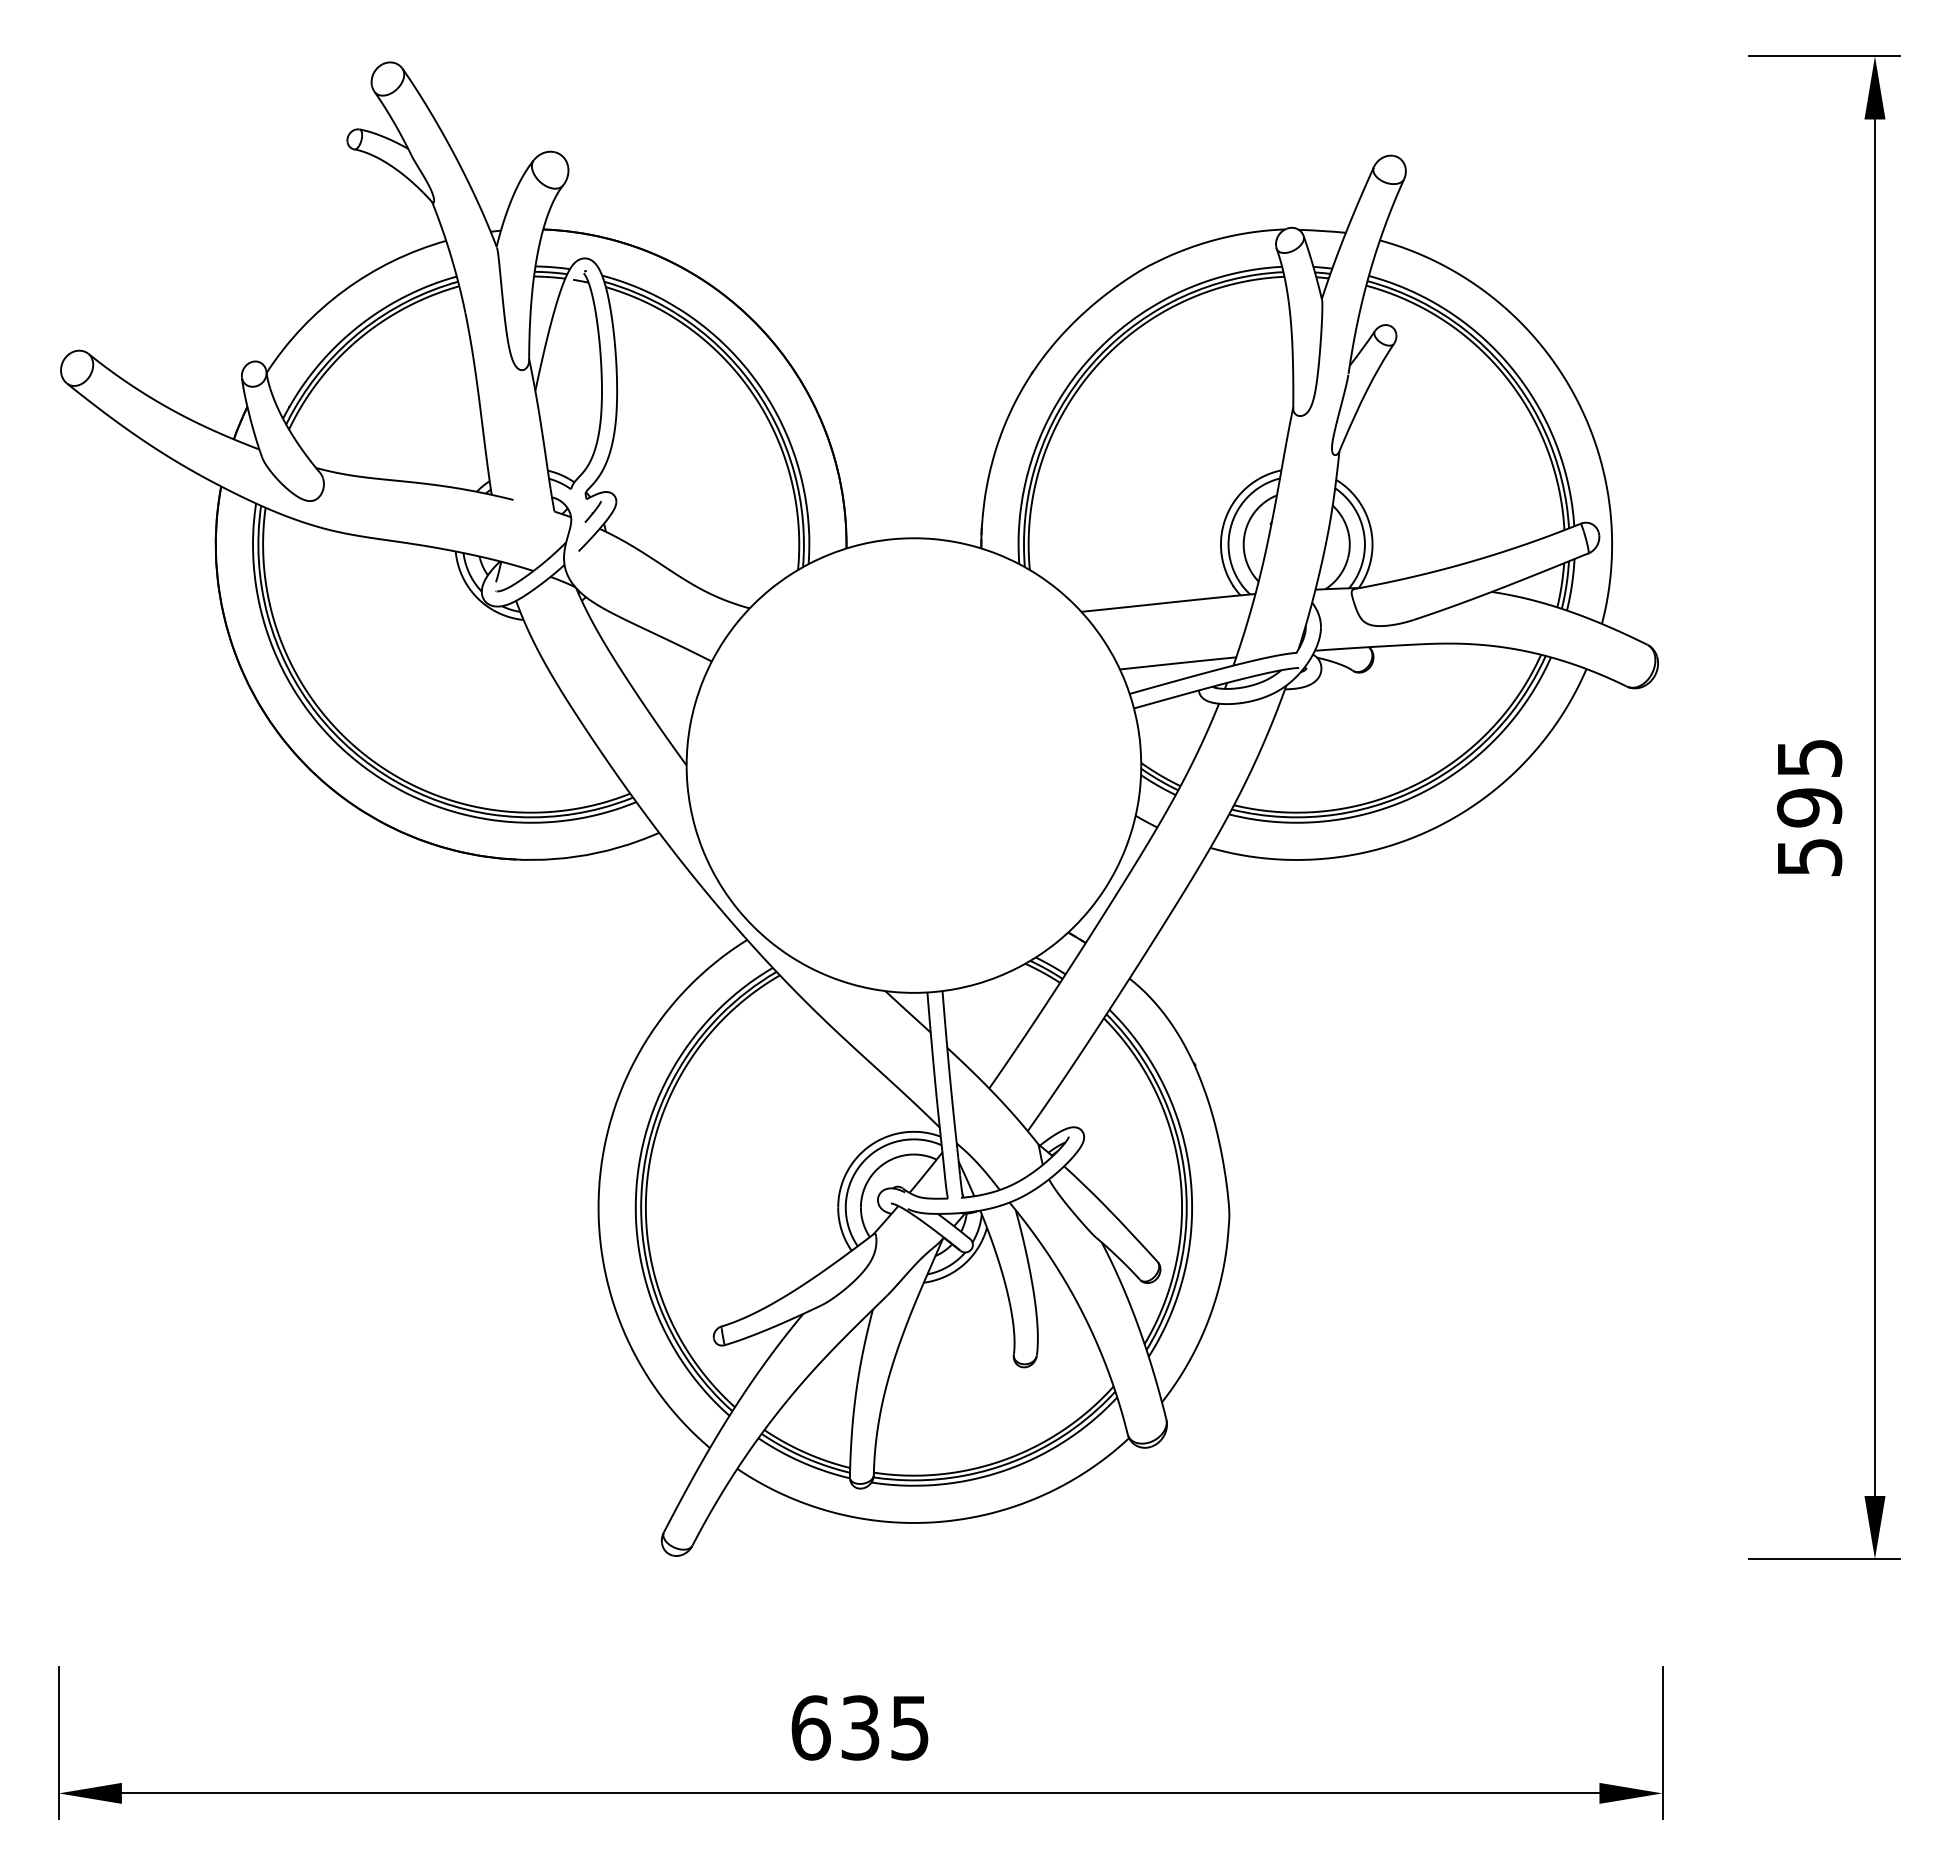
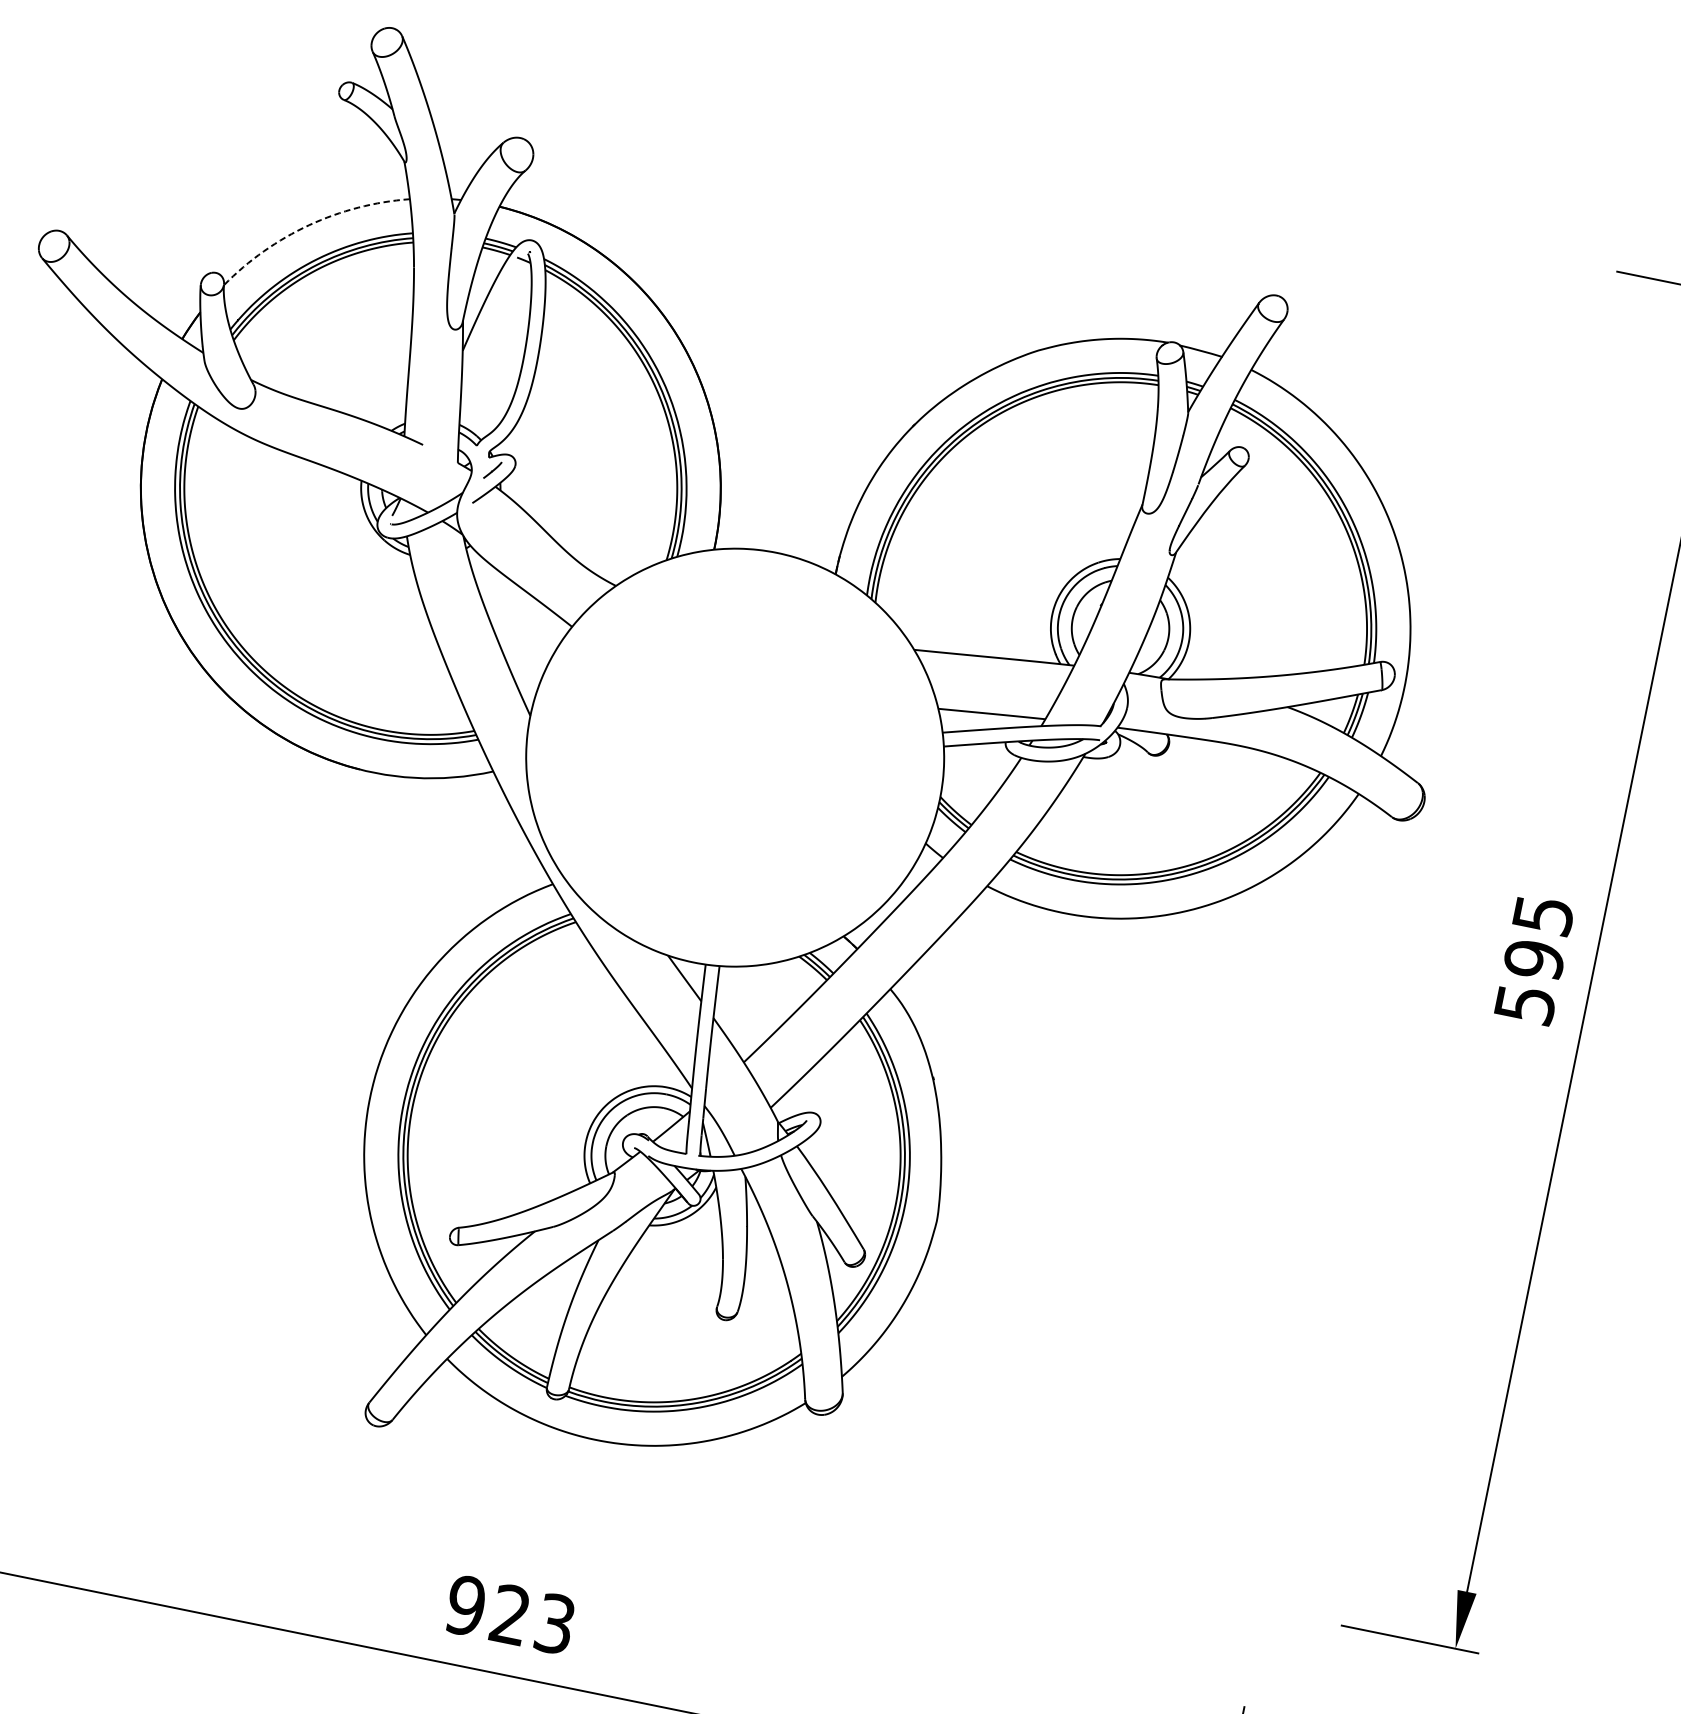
arc: (344, 290) -> (309, 225), solid -> dashed
text: (859, 1727) -> (509, 1614), 635 -> 923

